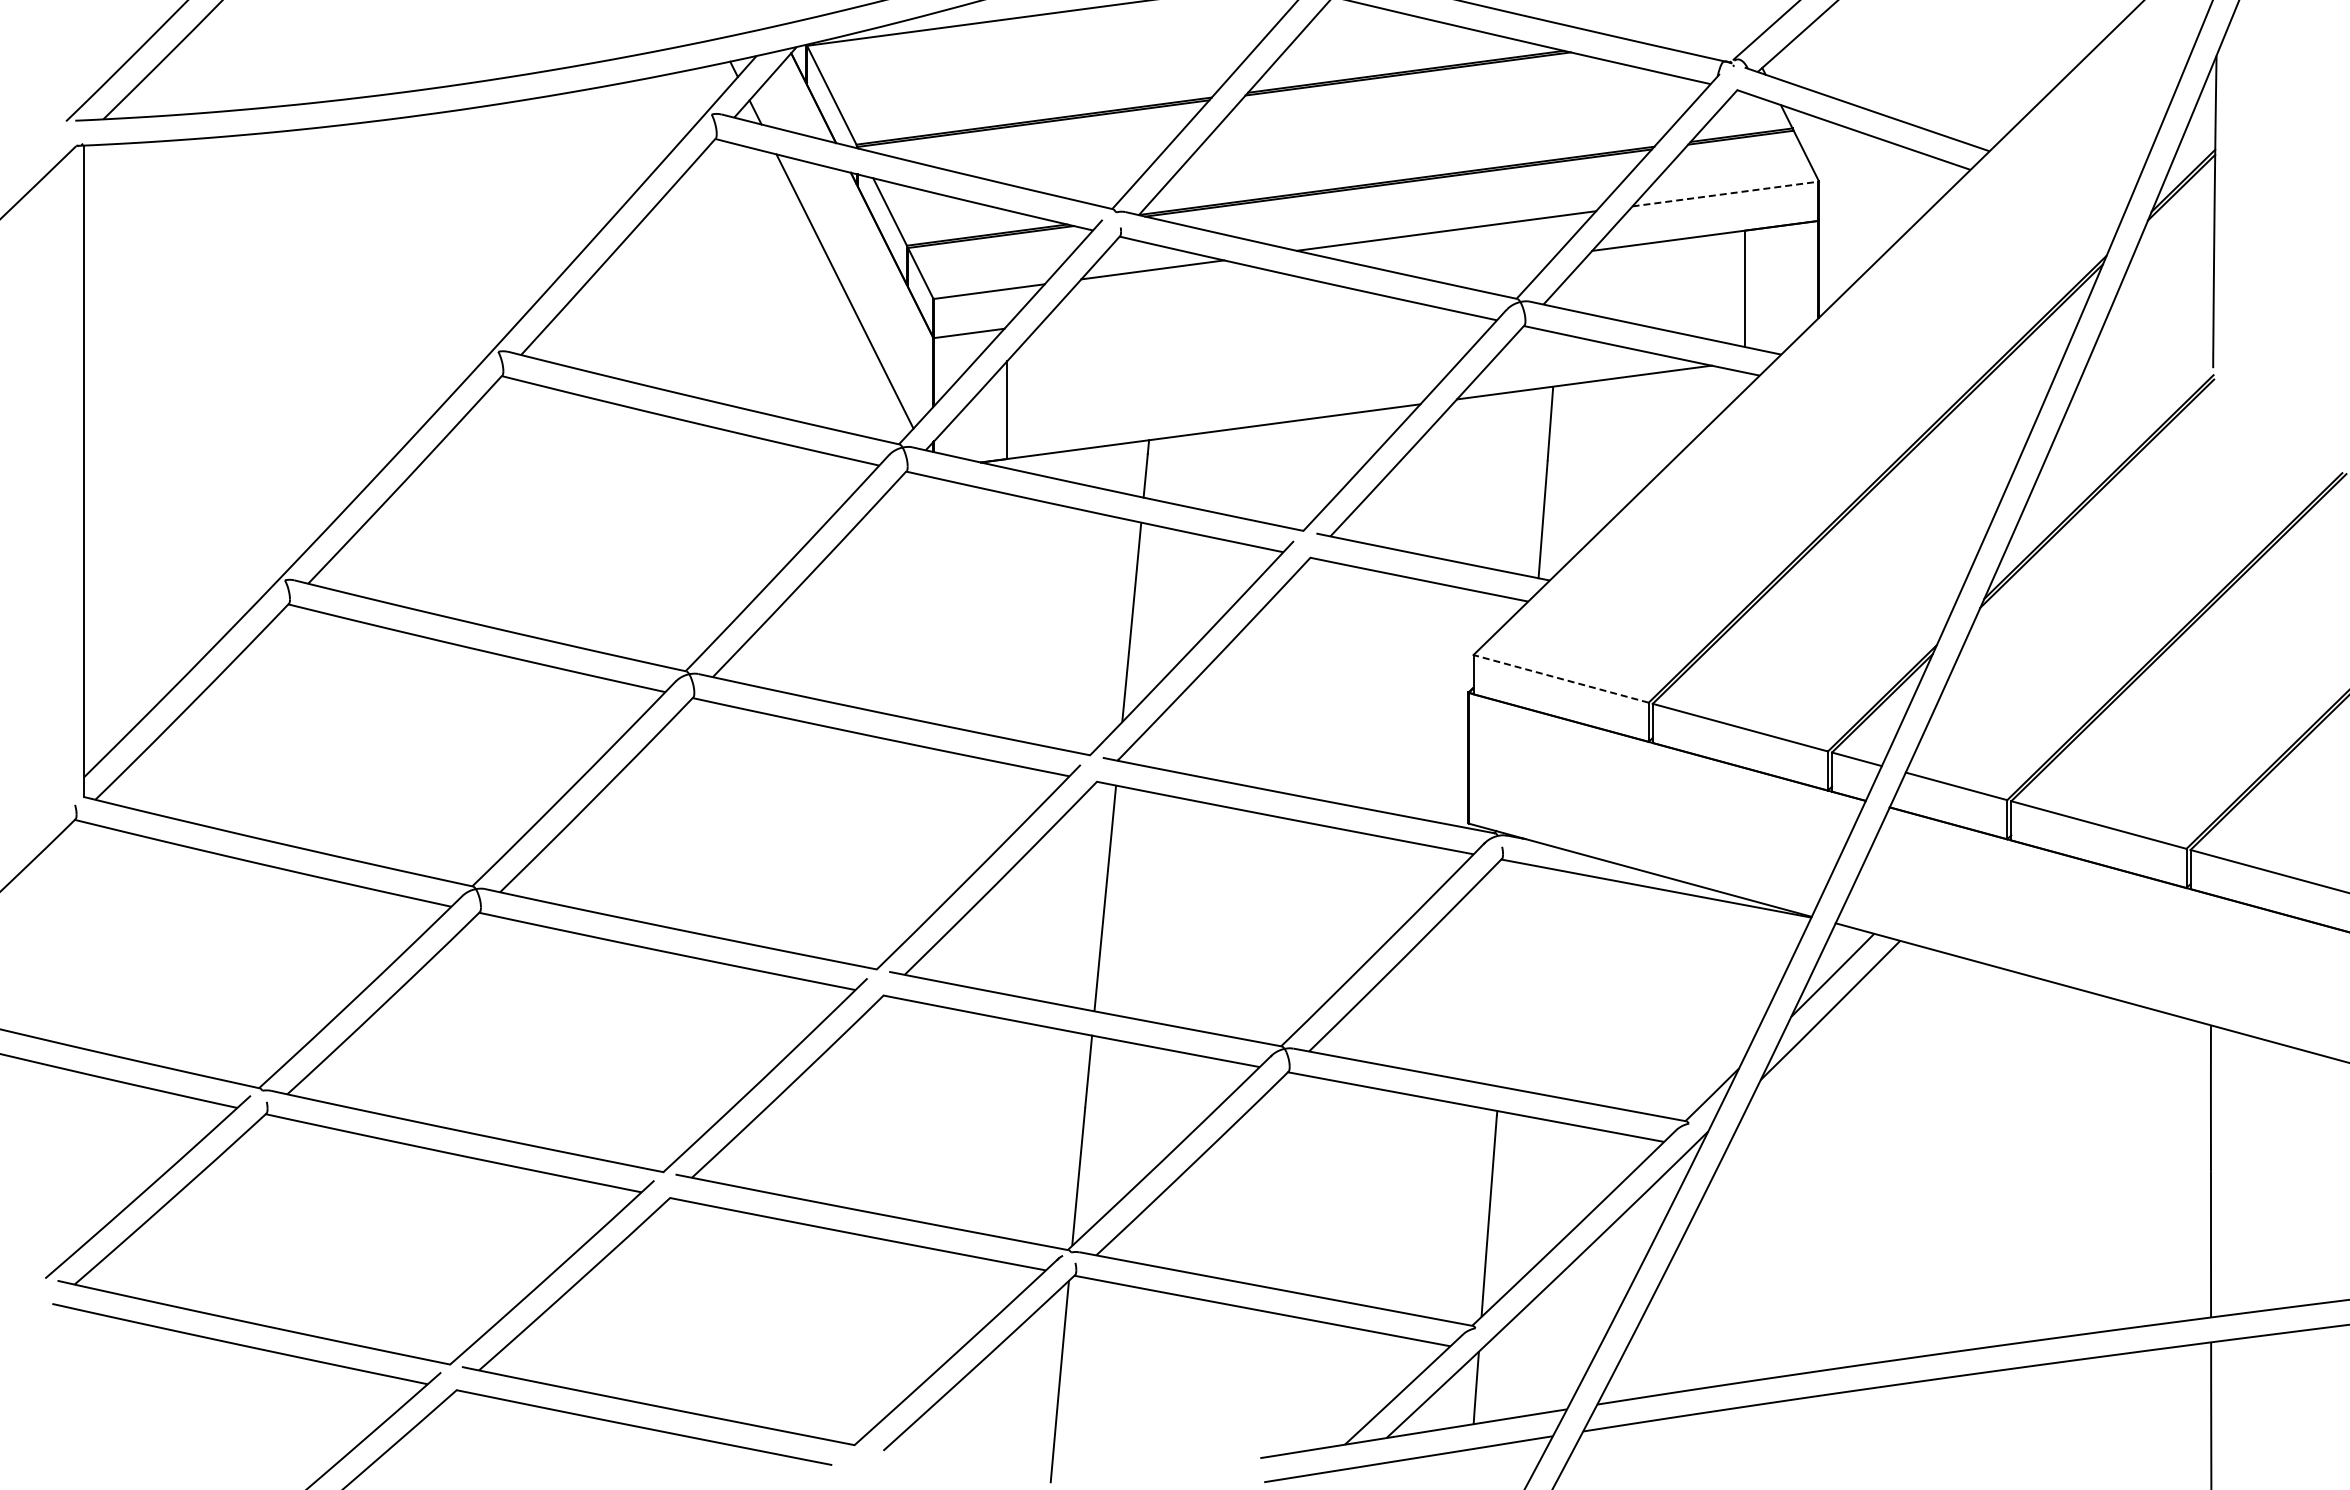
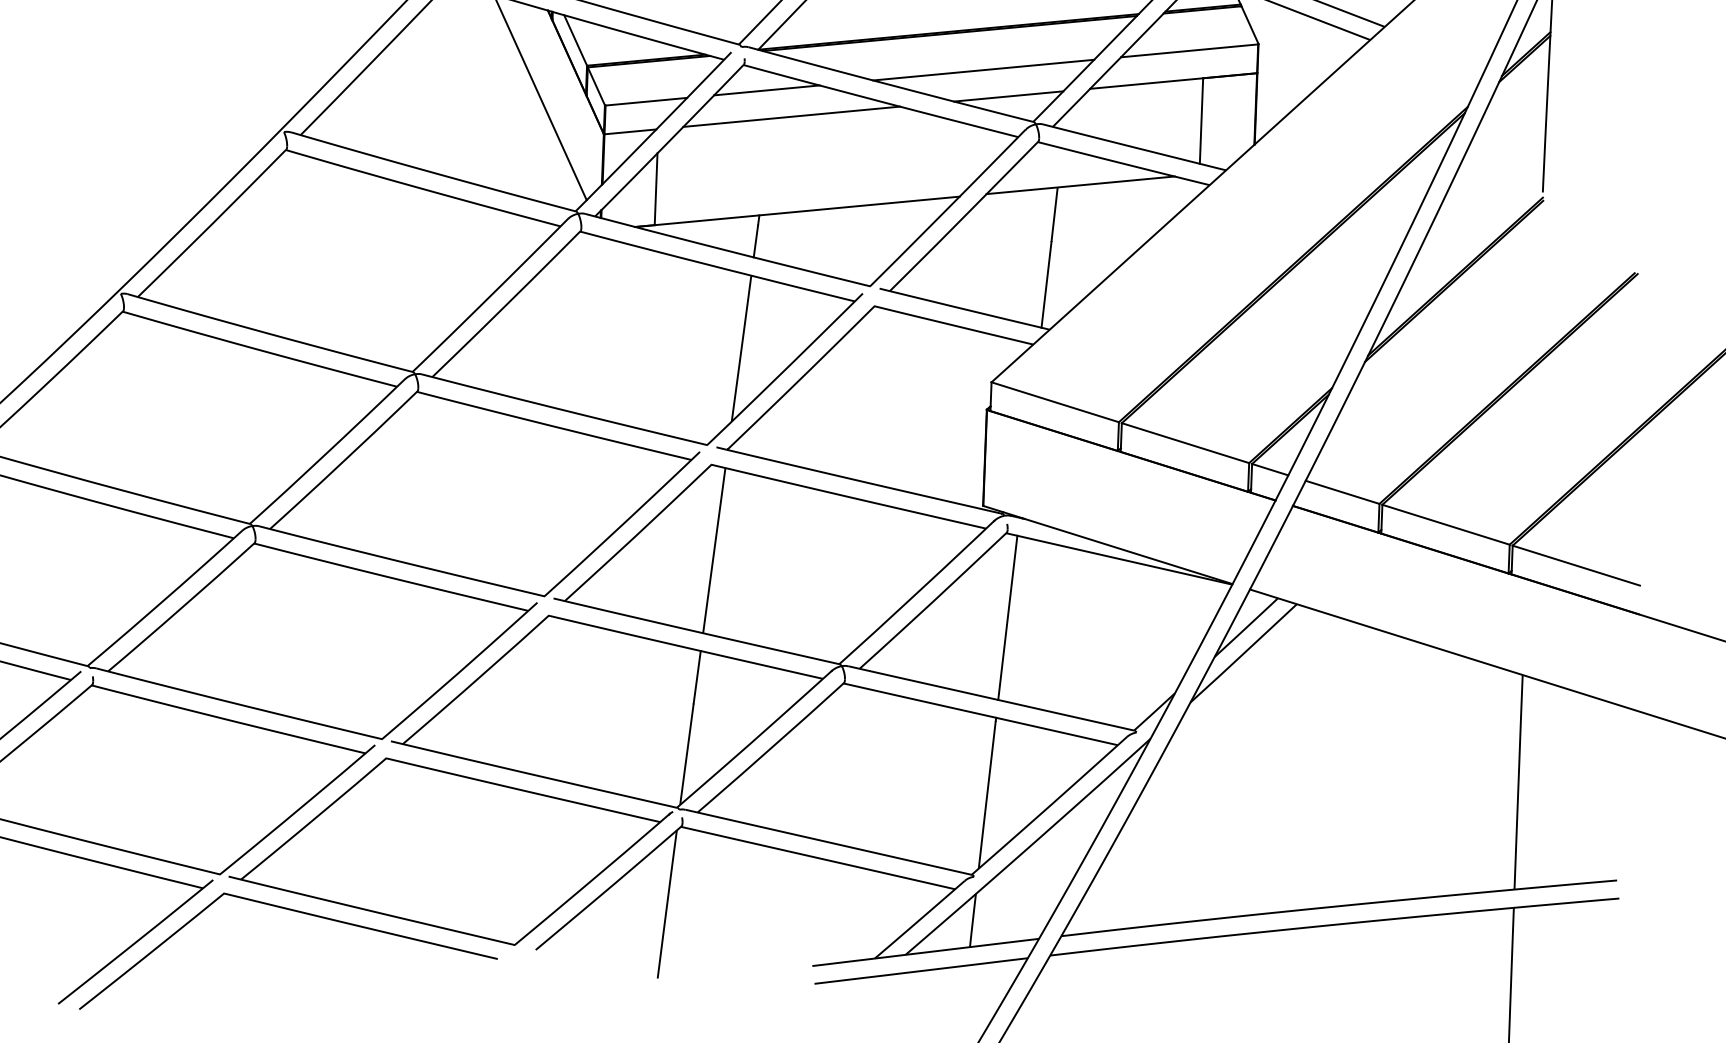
line: (1725, 194) -> (1189, 51), dashed -> solid
line: (1481, 265) -> (1008, 96), added
line: (1187, 304) -> (791, 116), added
line: (1561, 678) -> (1055, 401), dashed -> solid
line: (1507, 974) -> (1007, 617), added

